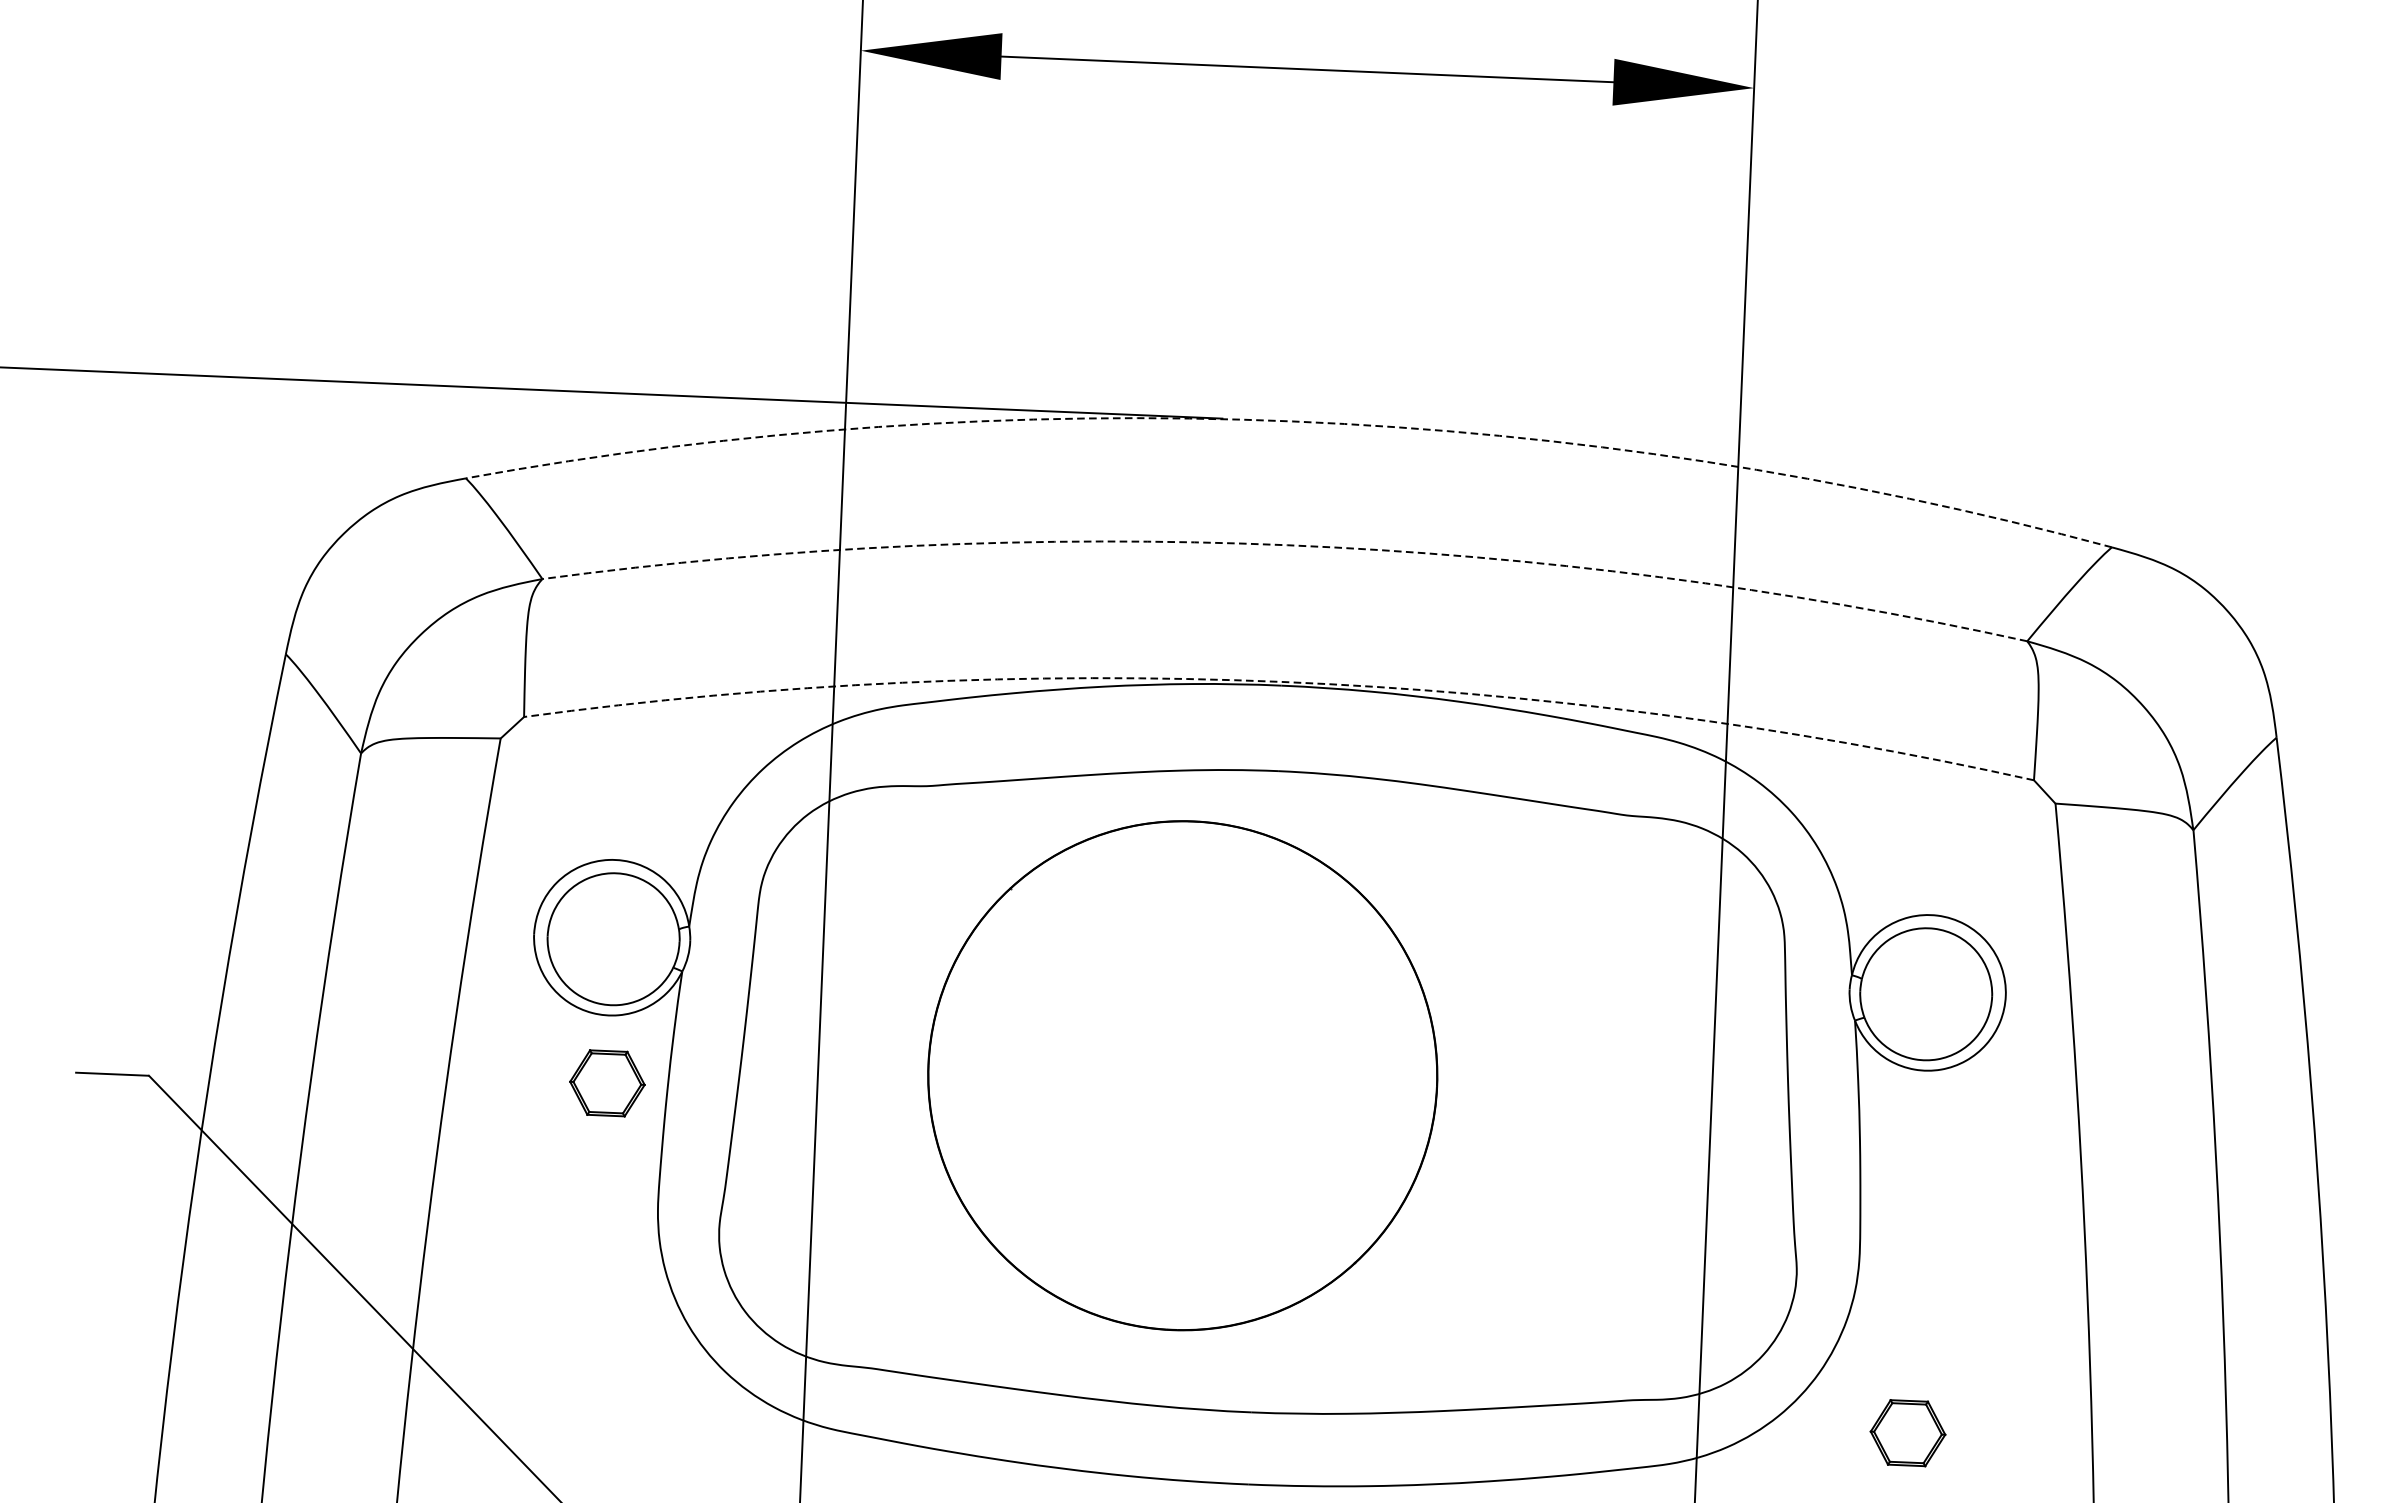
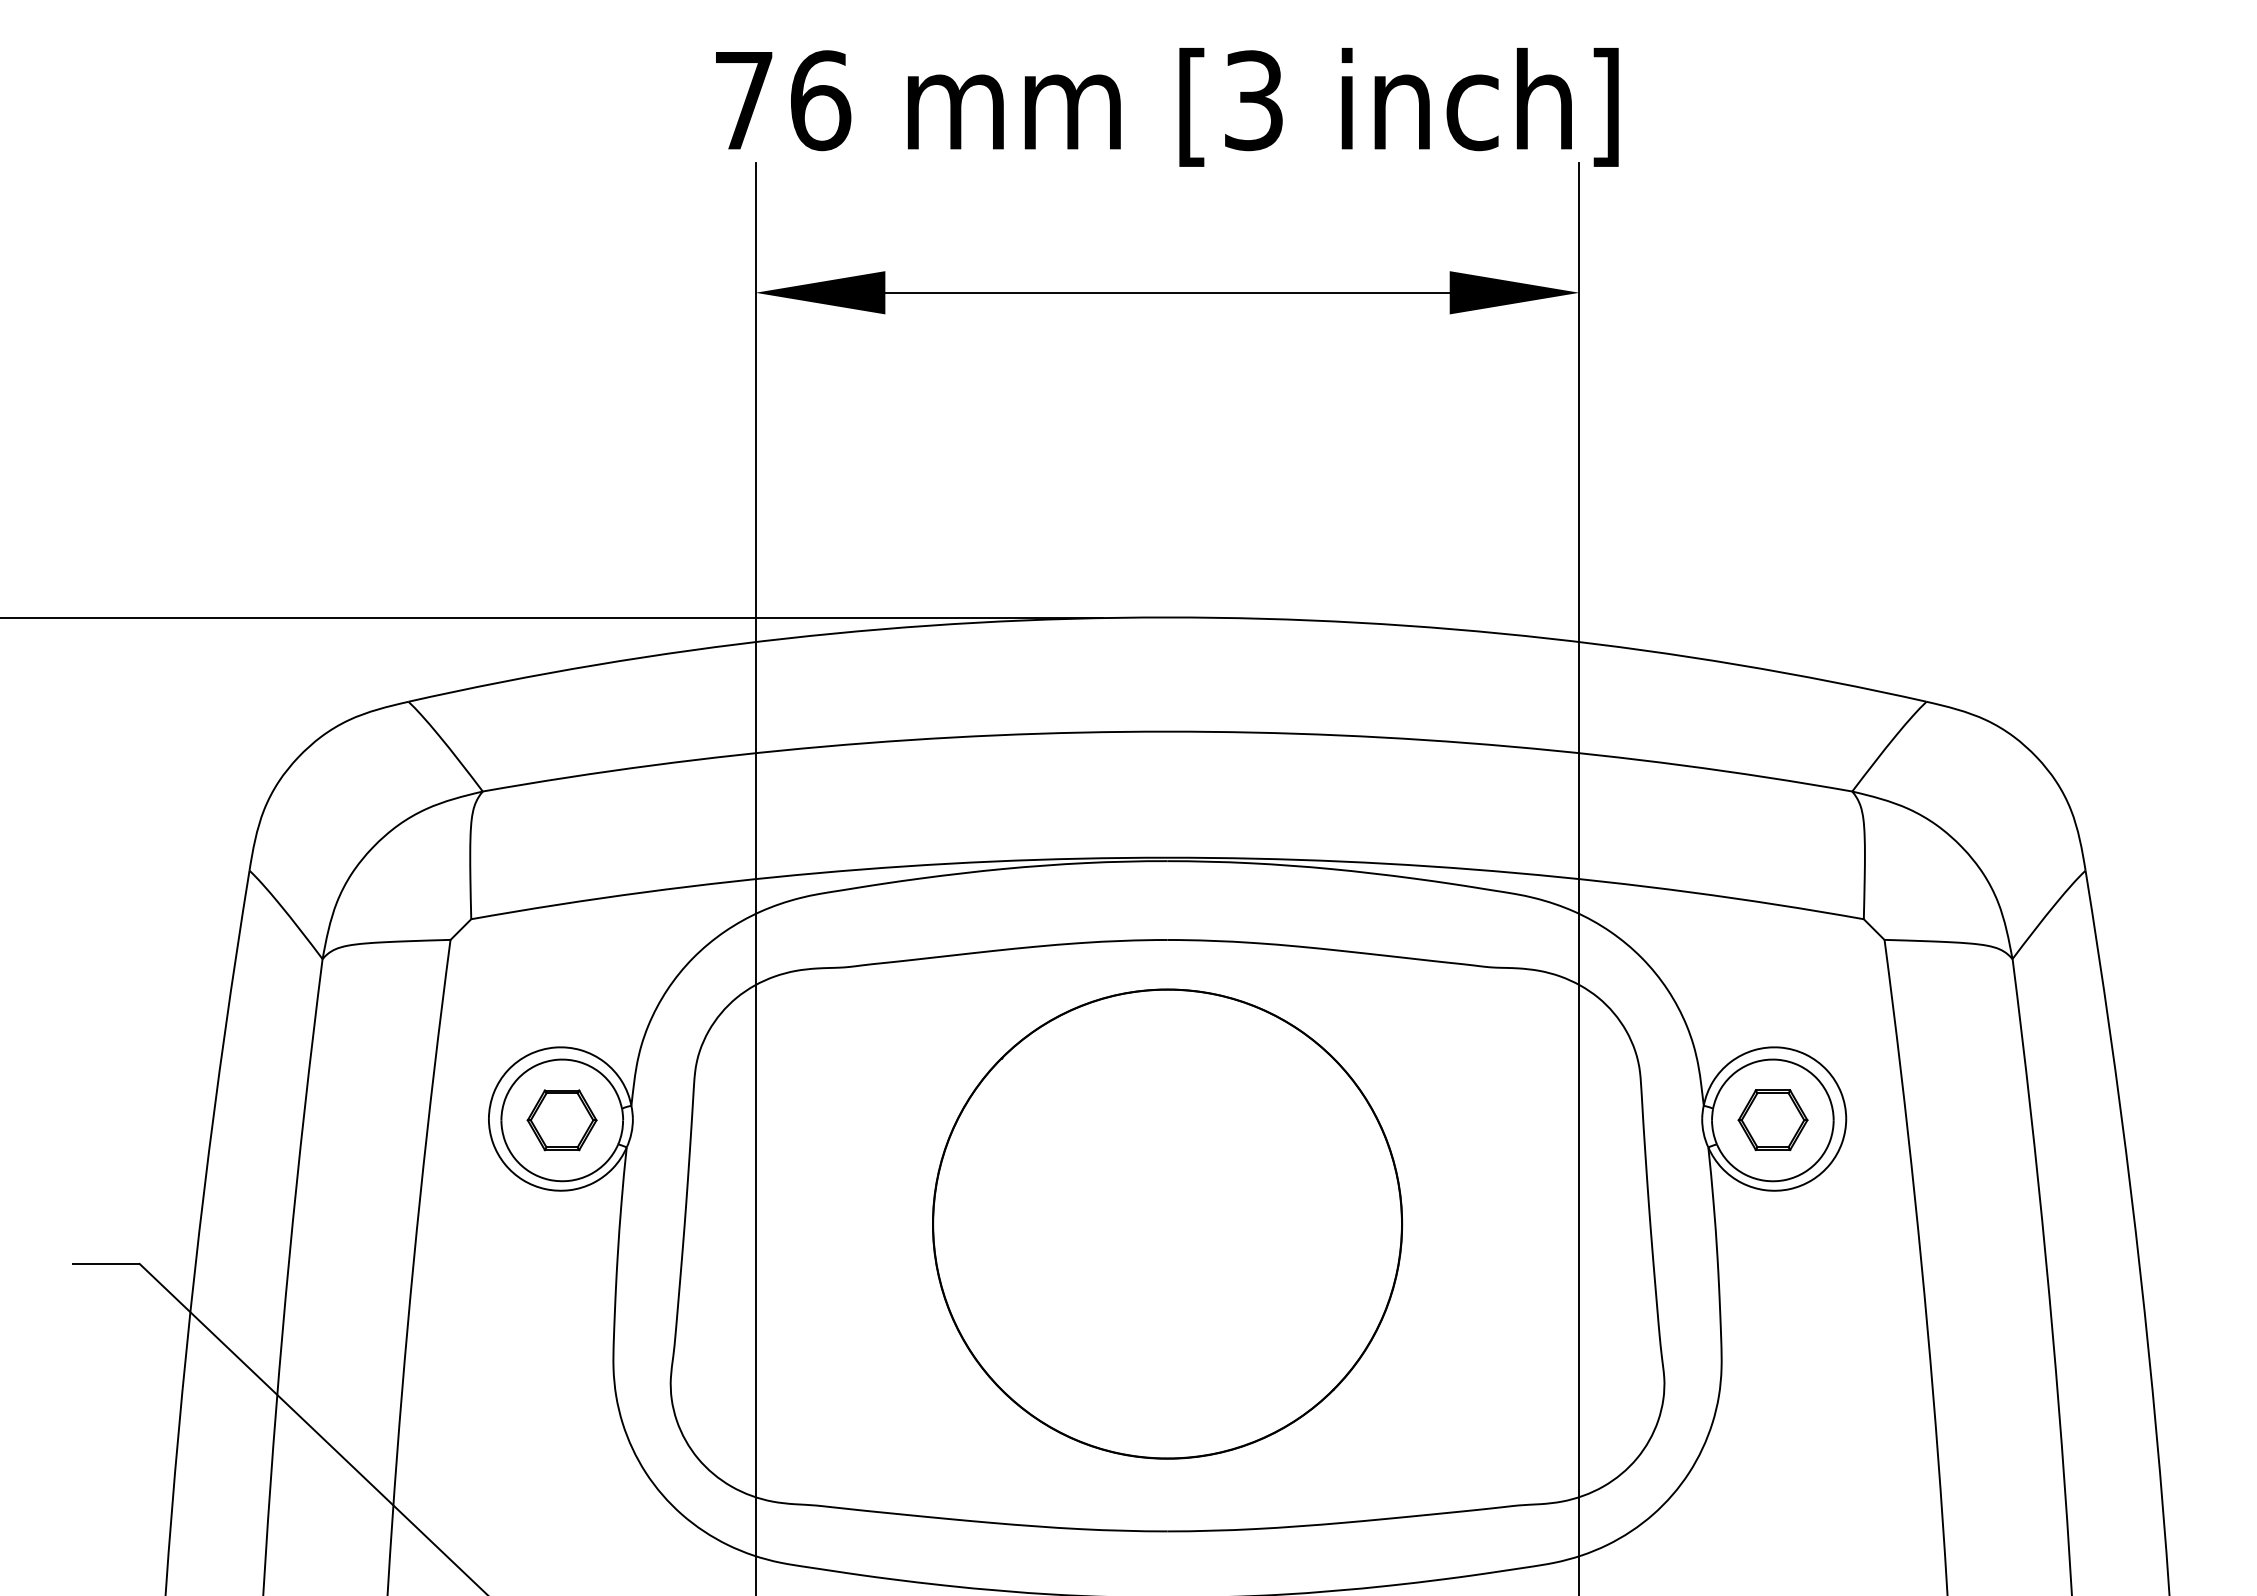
arc: (1292, 421) -> (1167, 617), dashed -> solid
arc: (1287, 545) -> (1167, 731), dashed -> solid
arc: (1281, 681) -> (1167, 857), dashed -> solid
circle: (1182, 1075) -> (1167, 1223), moved
part: (606, 1083) -> (561, 1120), moved
part: (1907, 1433) -> (1772, 1120), moved

